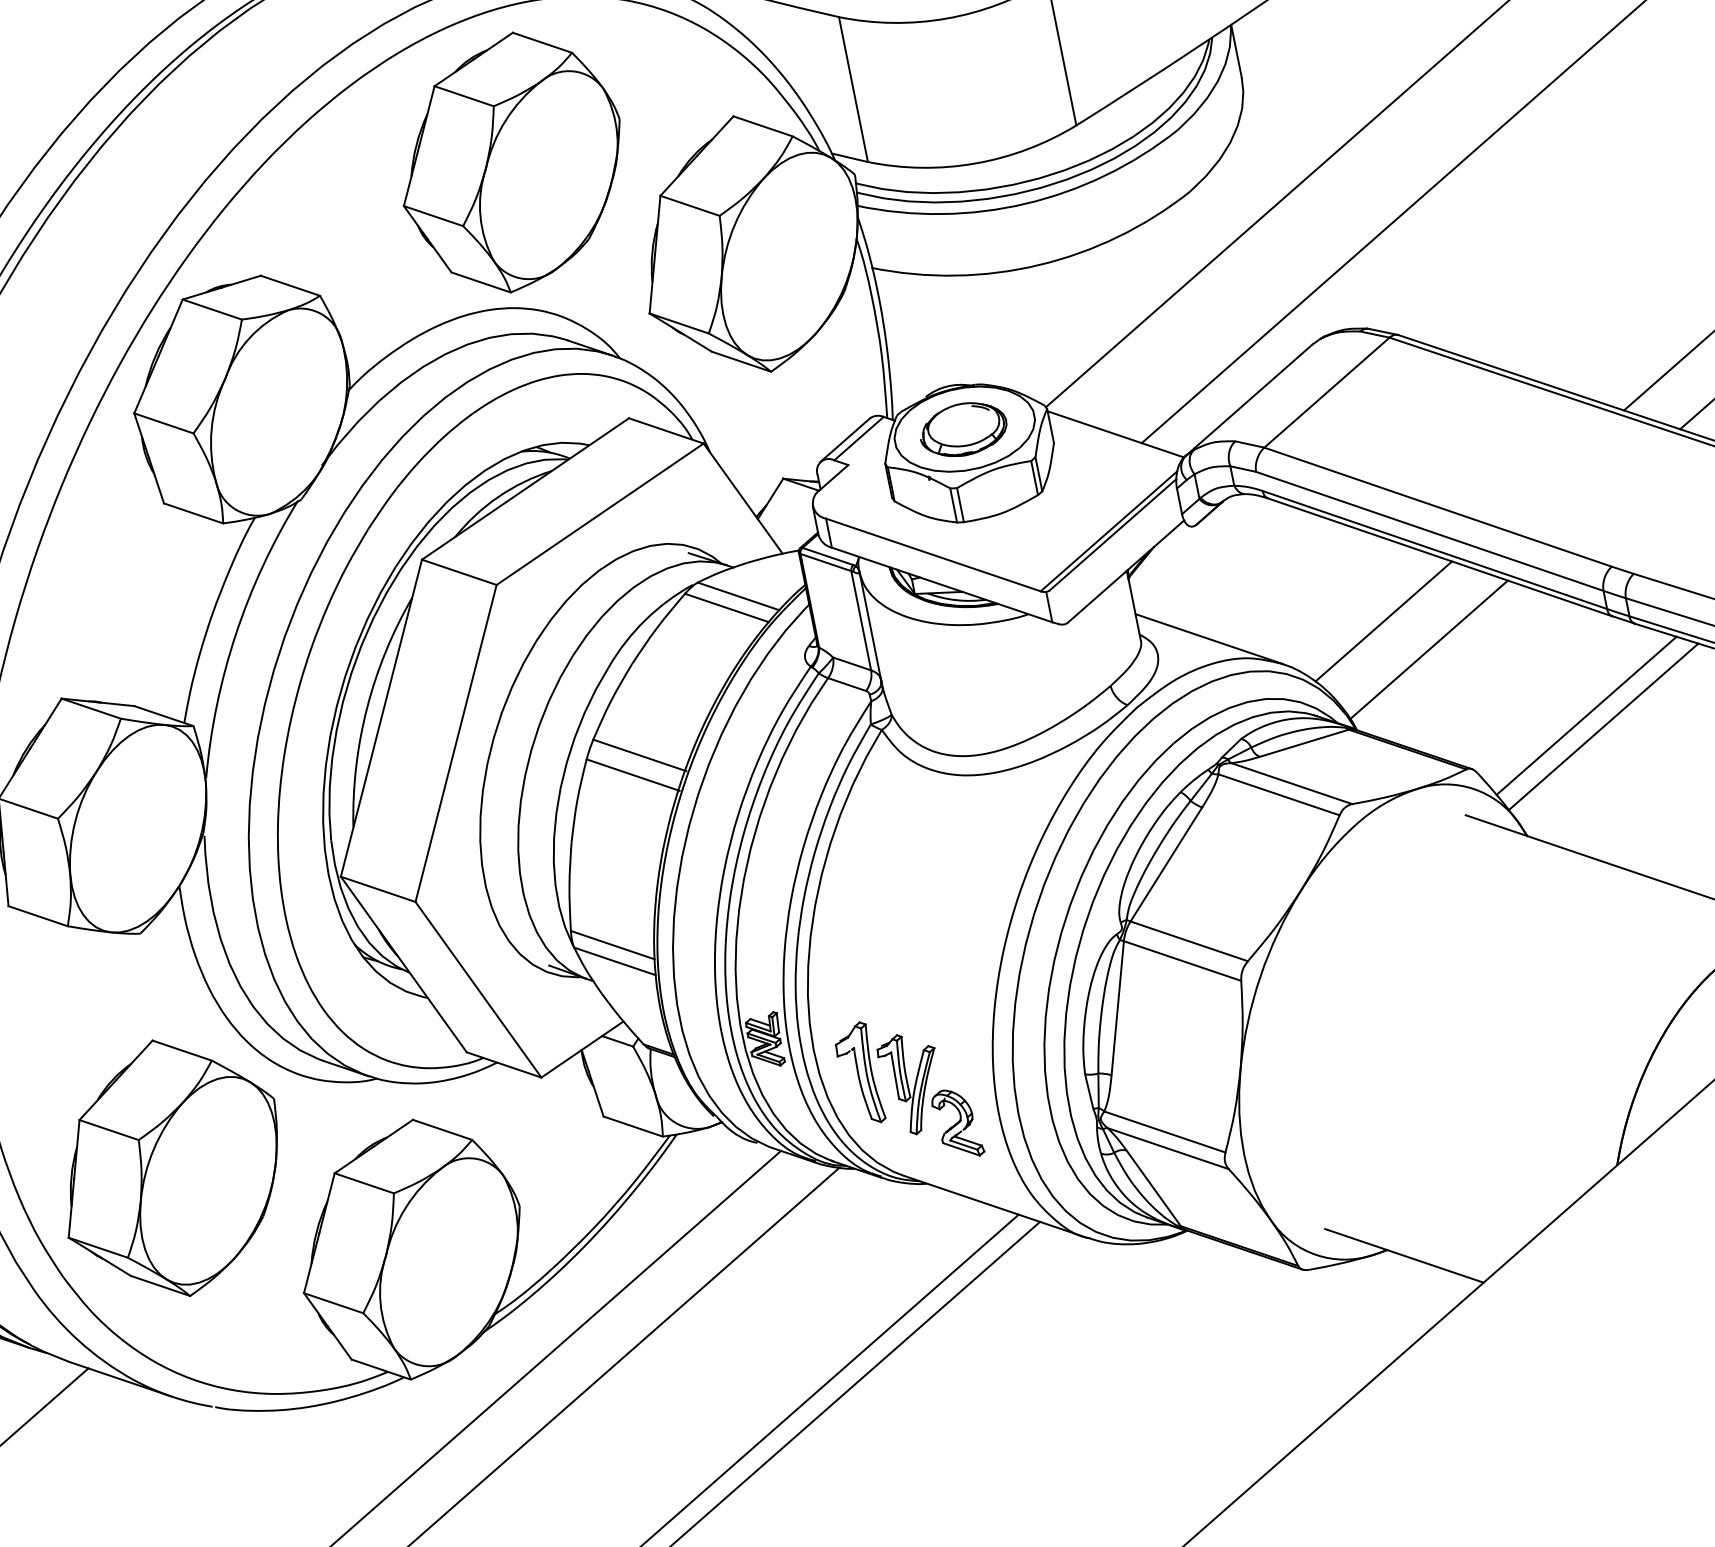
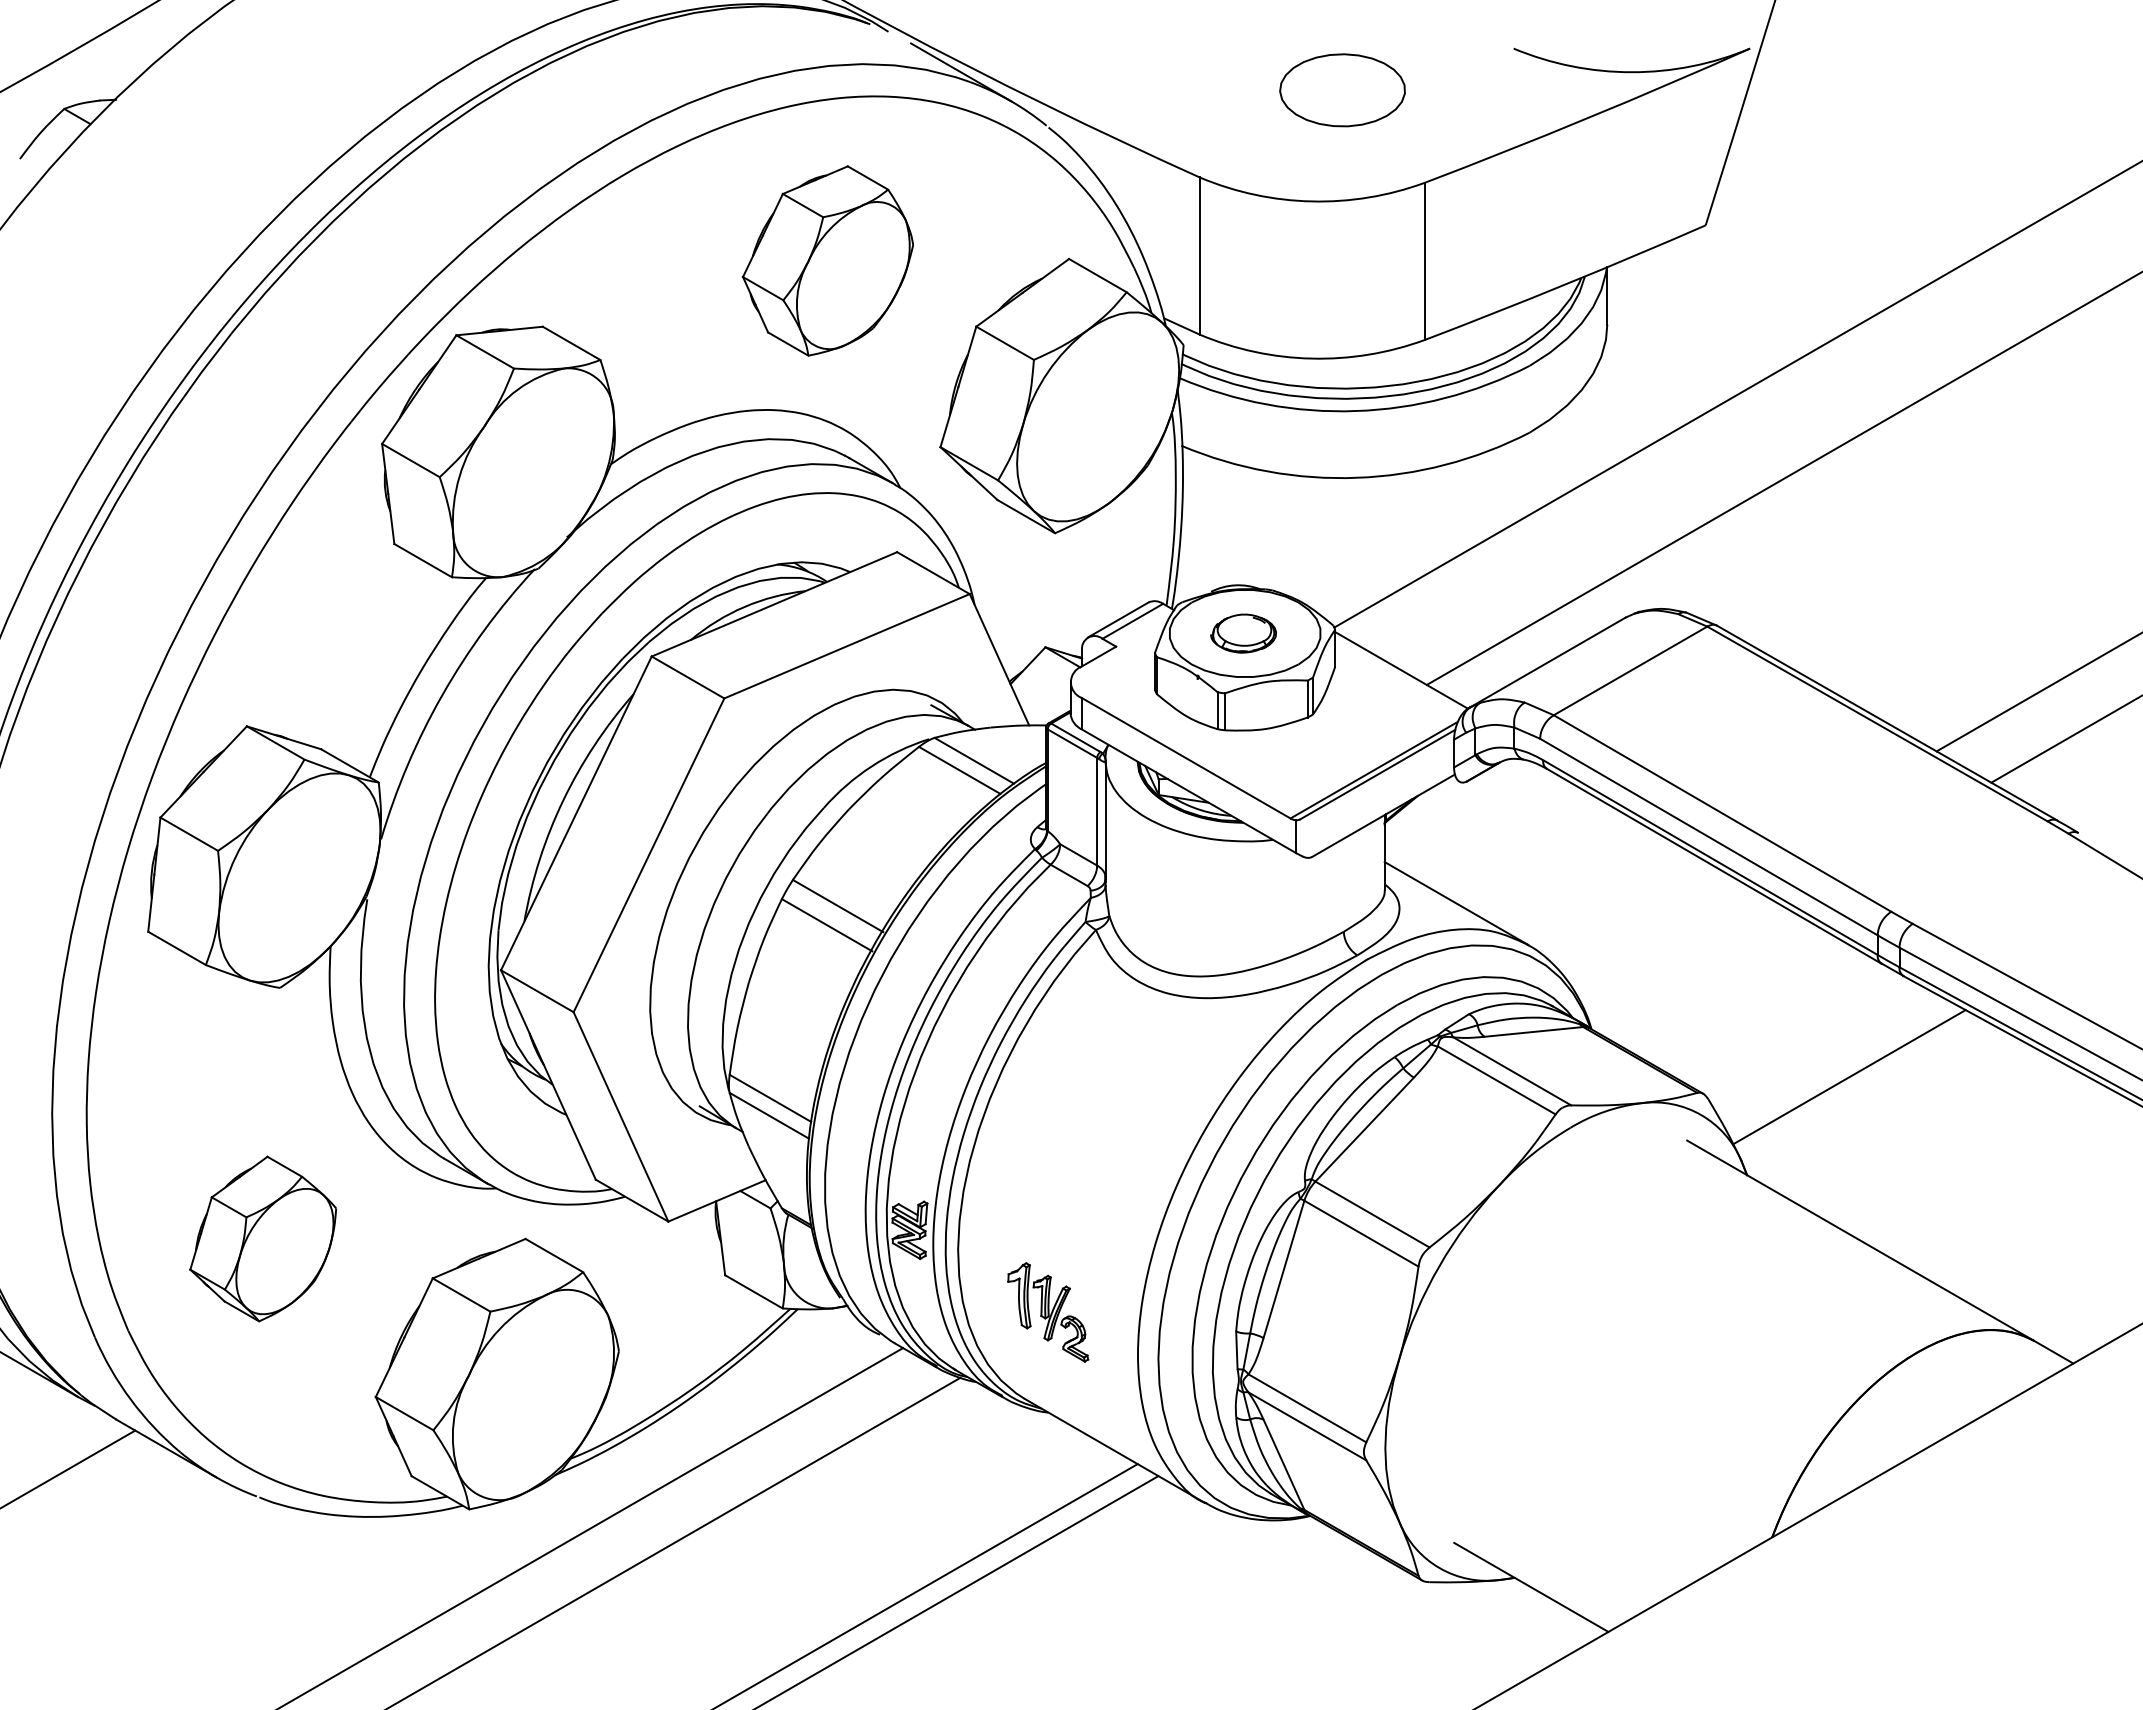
part: (511, 162) -> (827, 260), size x0.7
part: (963, 429) -> (1243, 633), size x0.7
line: (1383, 621) -> (1641, 921), removed
line: (1429, 649) -> (1683, 960), removed
line: (1586, 715) -> (1833, 1061), removed
part: (907, 1091) -> (1047, 1312), size x0.6
part: (170, 1167) -> (262, 1238), size x0.6

